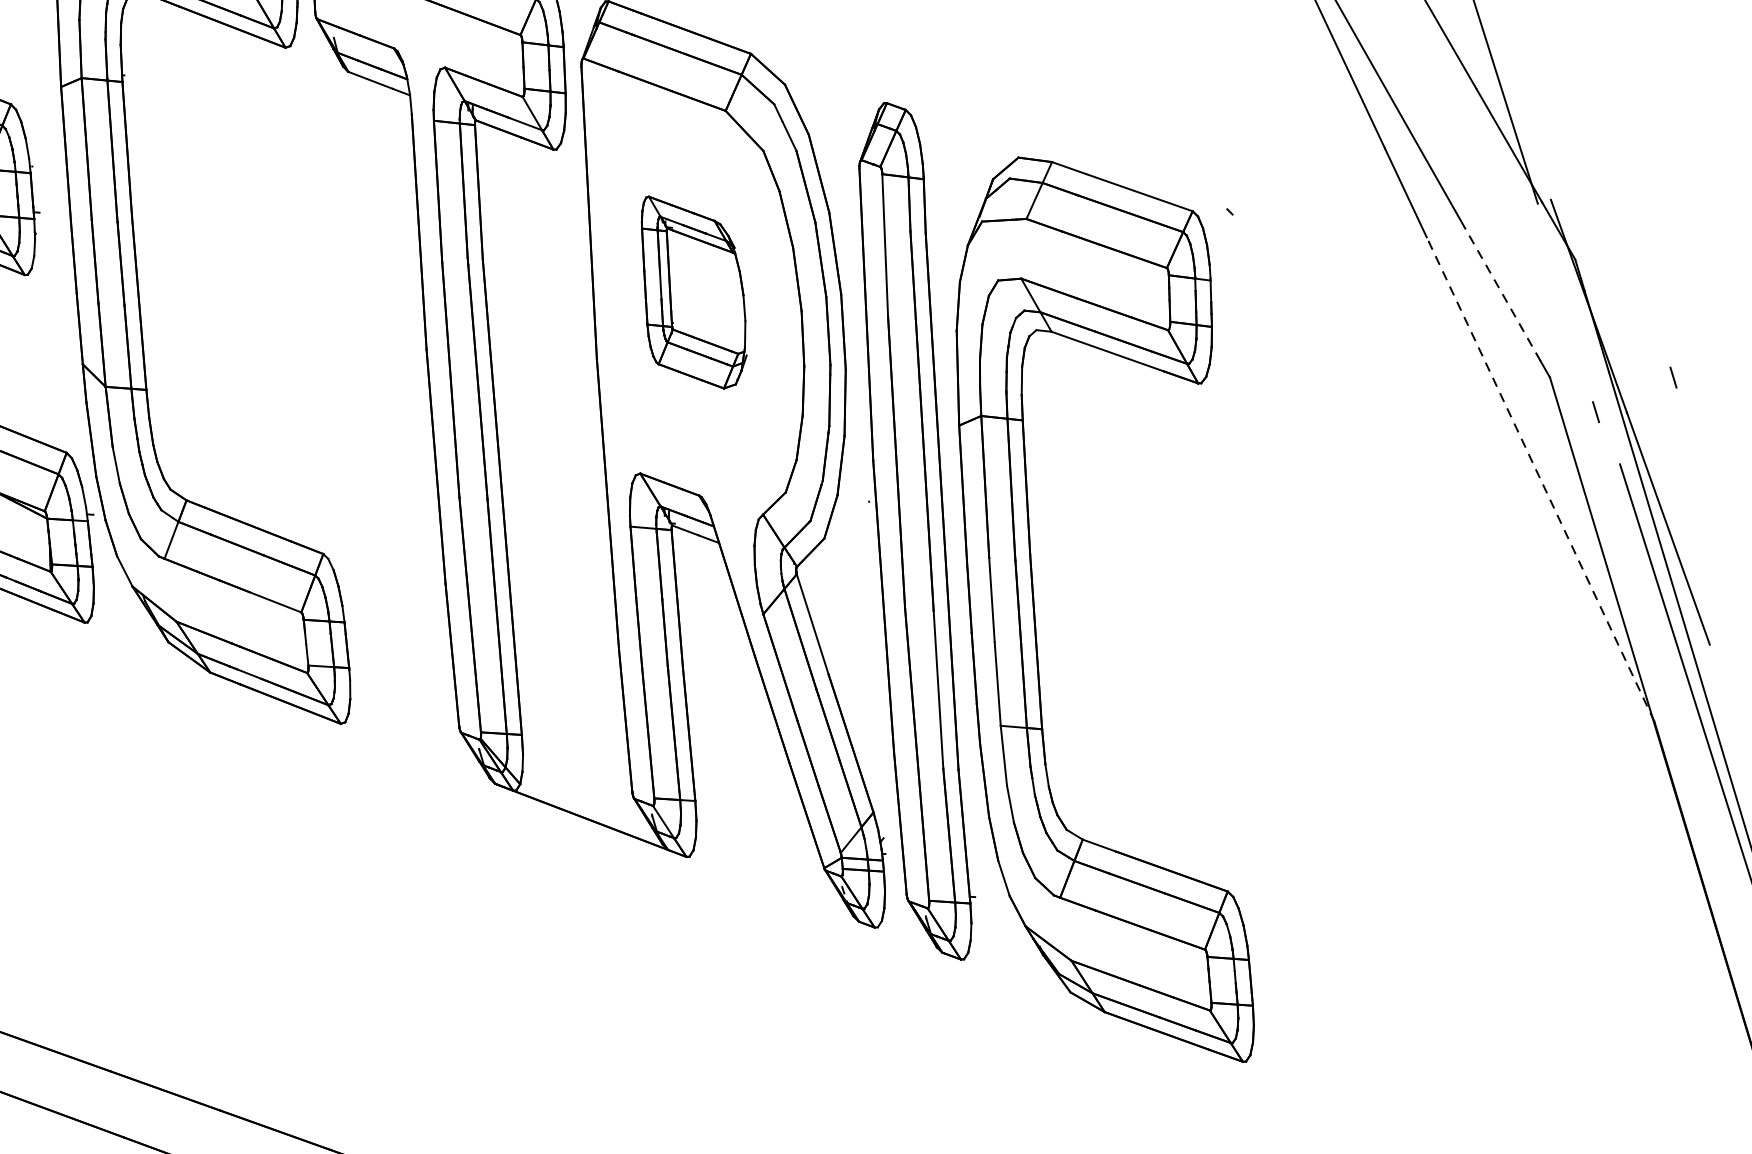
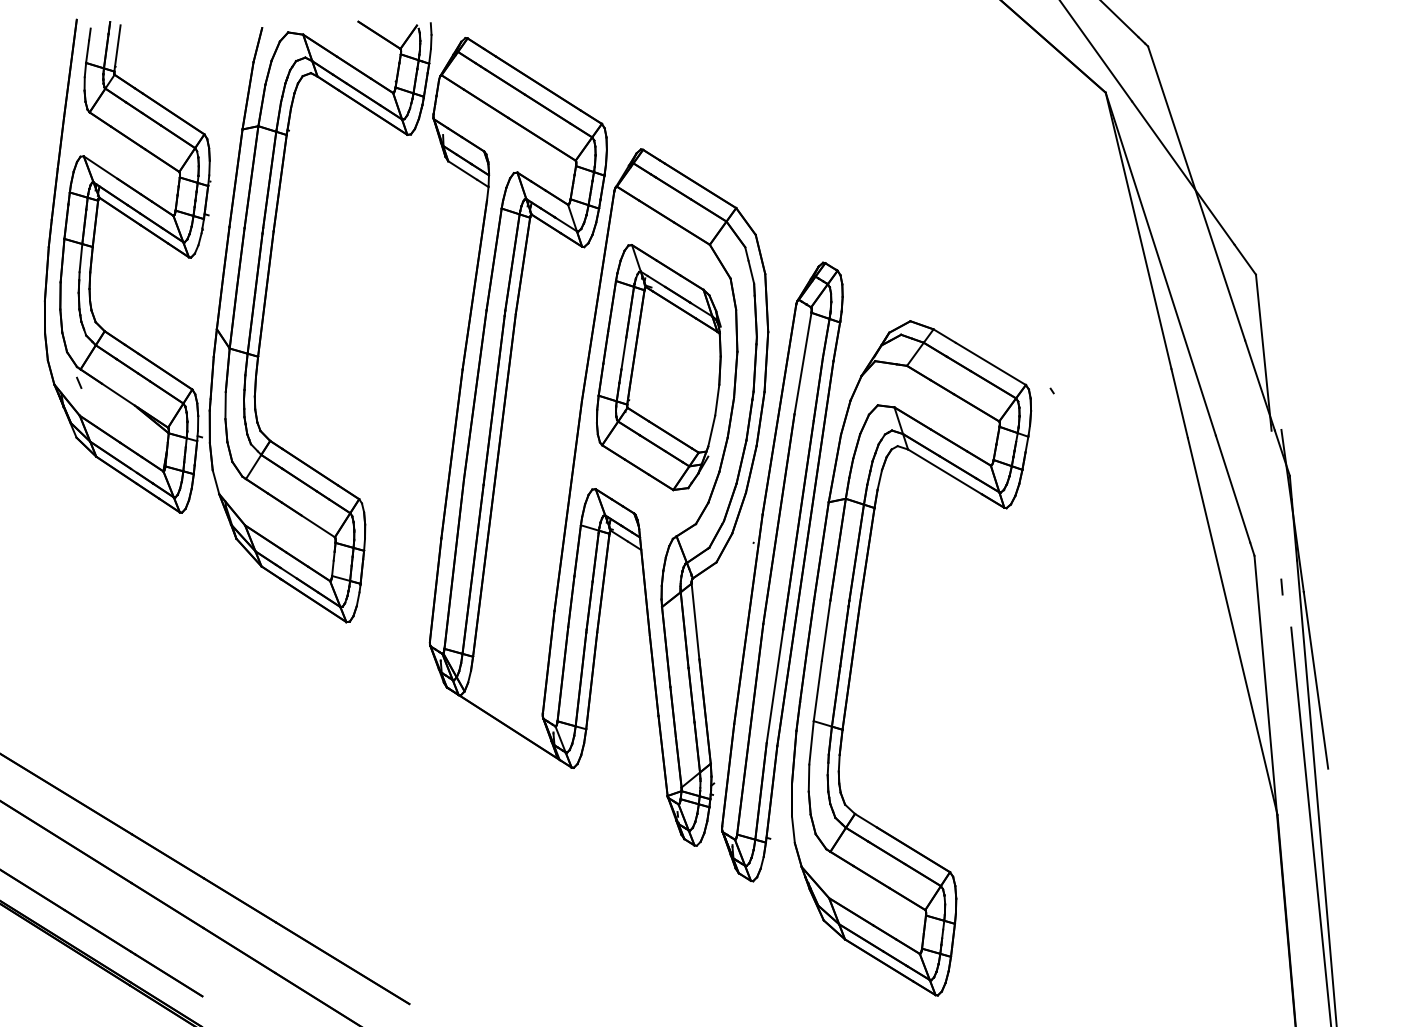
part: (690, 291) -> (658, 367), size x1.67
line: (1501, 292) -> (1232, 488), dashed -> solid
line: (1672, 376) -> (1341, 573), removed
line: (1540, 479) -> (1232, 626), dashed -> solid

